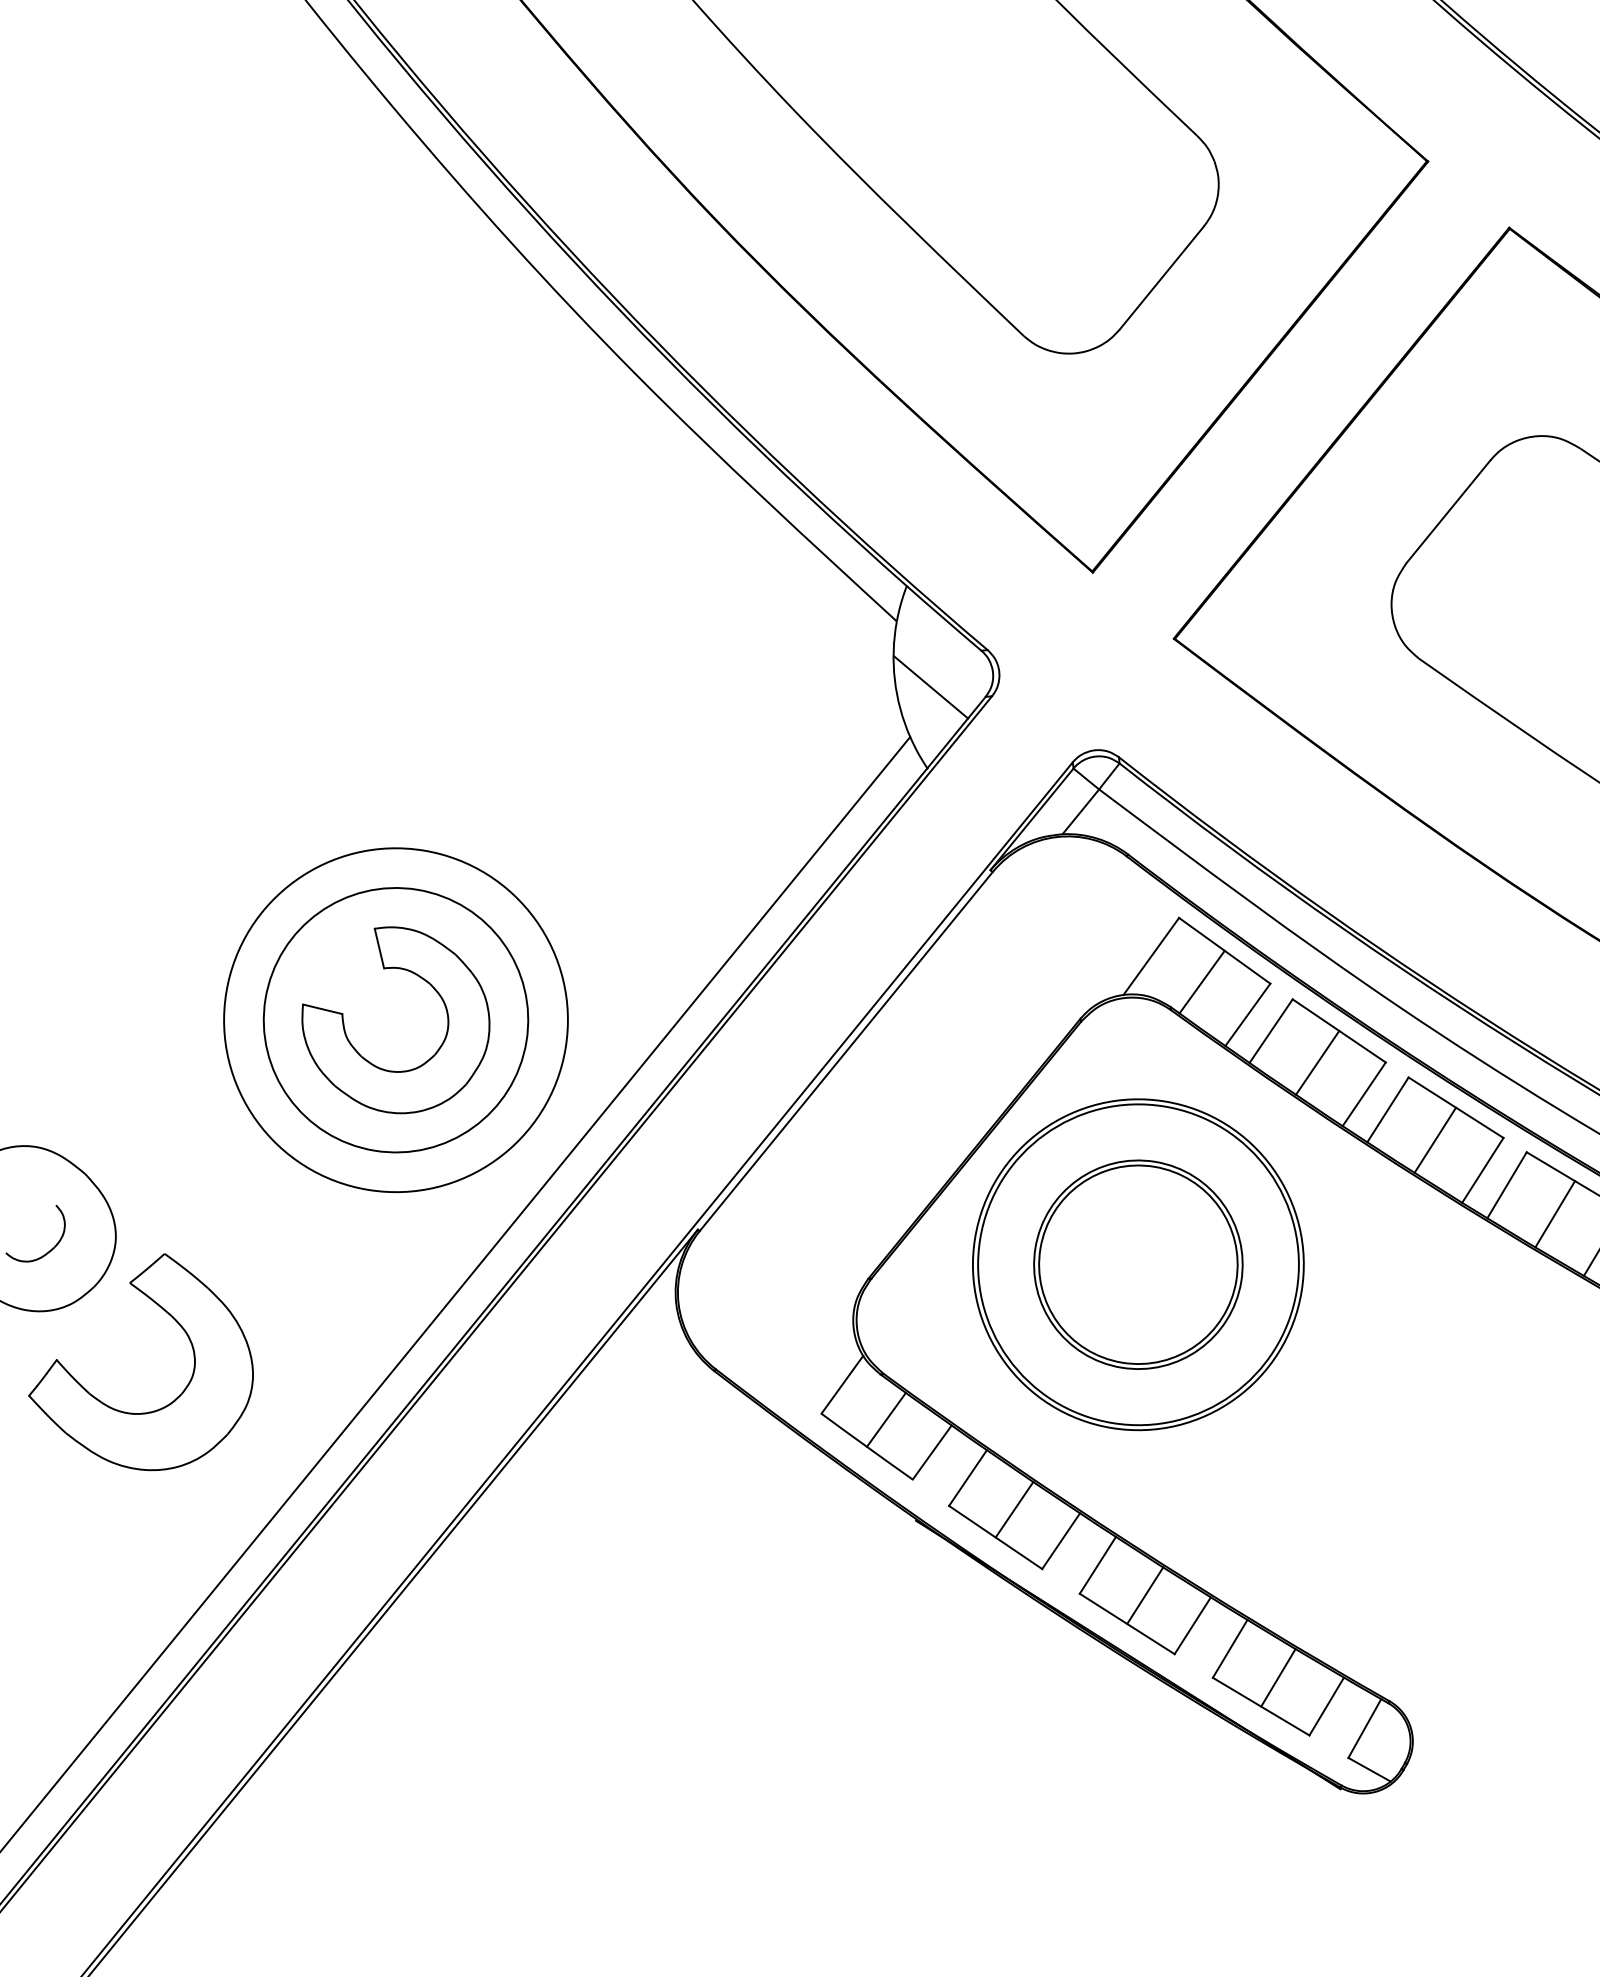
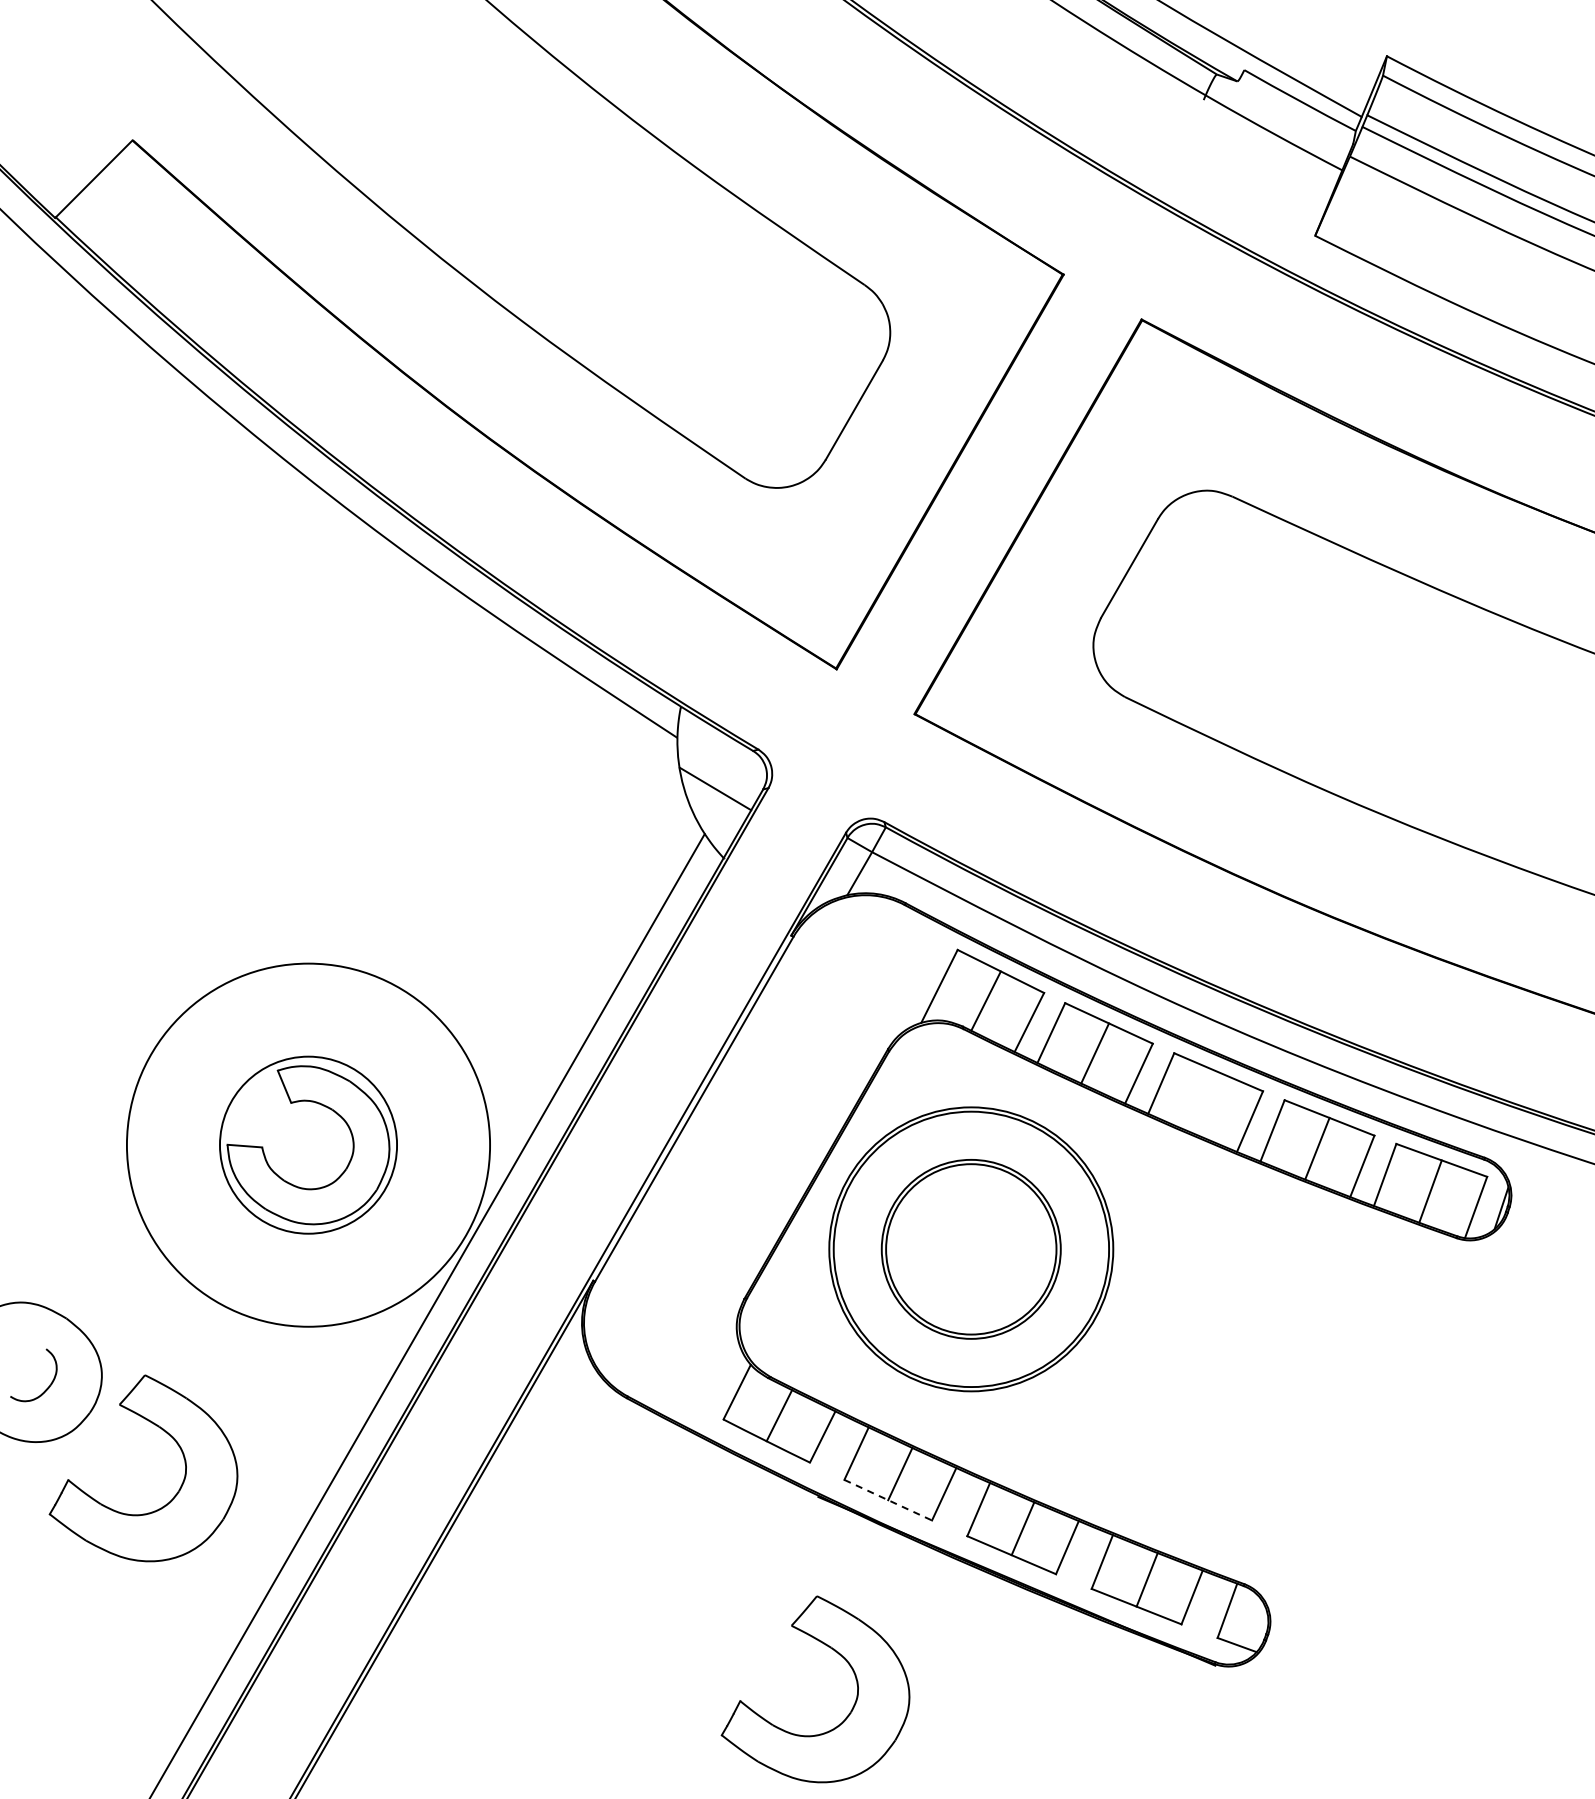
circle: (396, 1019) -> (308, 1144), size x0.6
circle: (396, 1019) -> (308, 1144), size x1.6
line: (1435, 1140) -> (1205, 1102), removed
line: (995, 1537) -> (888, 1500), solid -> dashed
part: (915, 1767) -> (852, 1706), added

